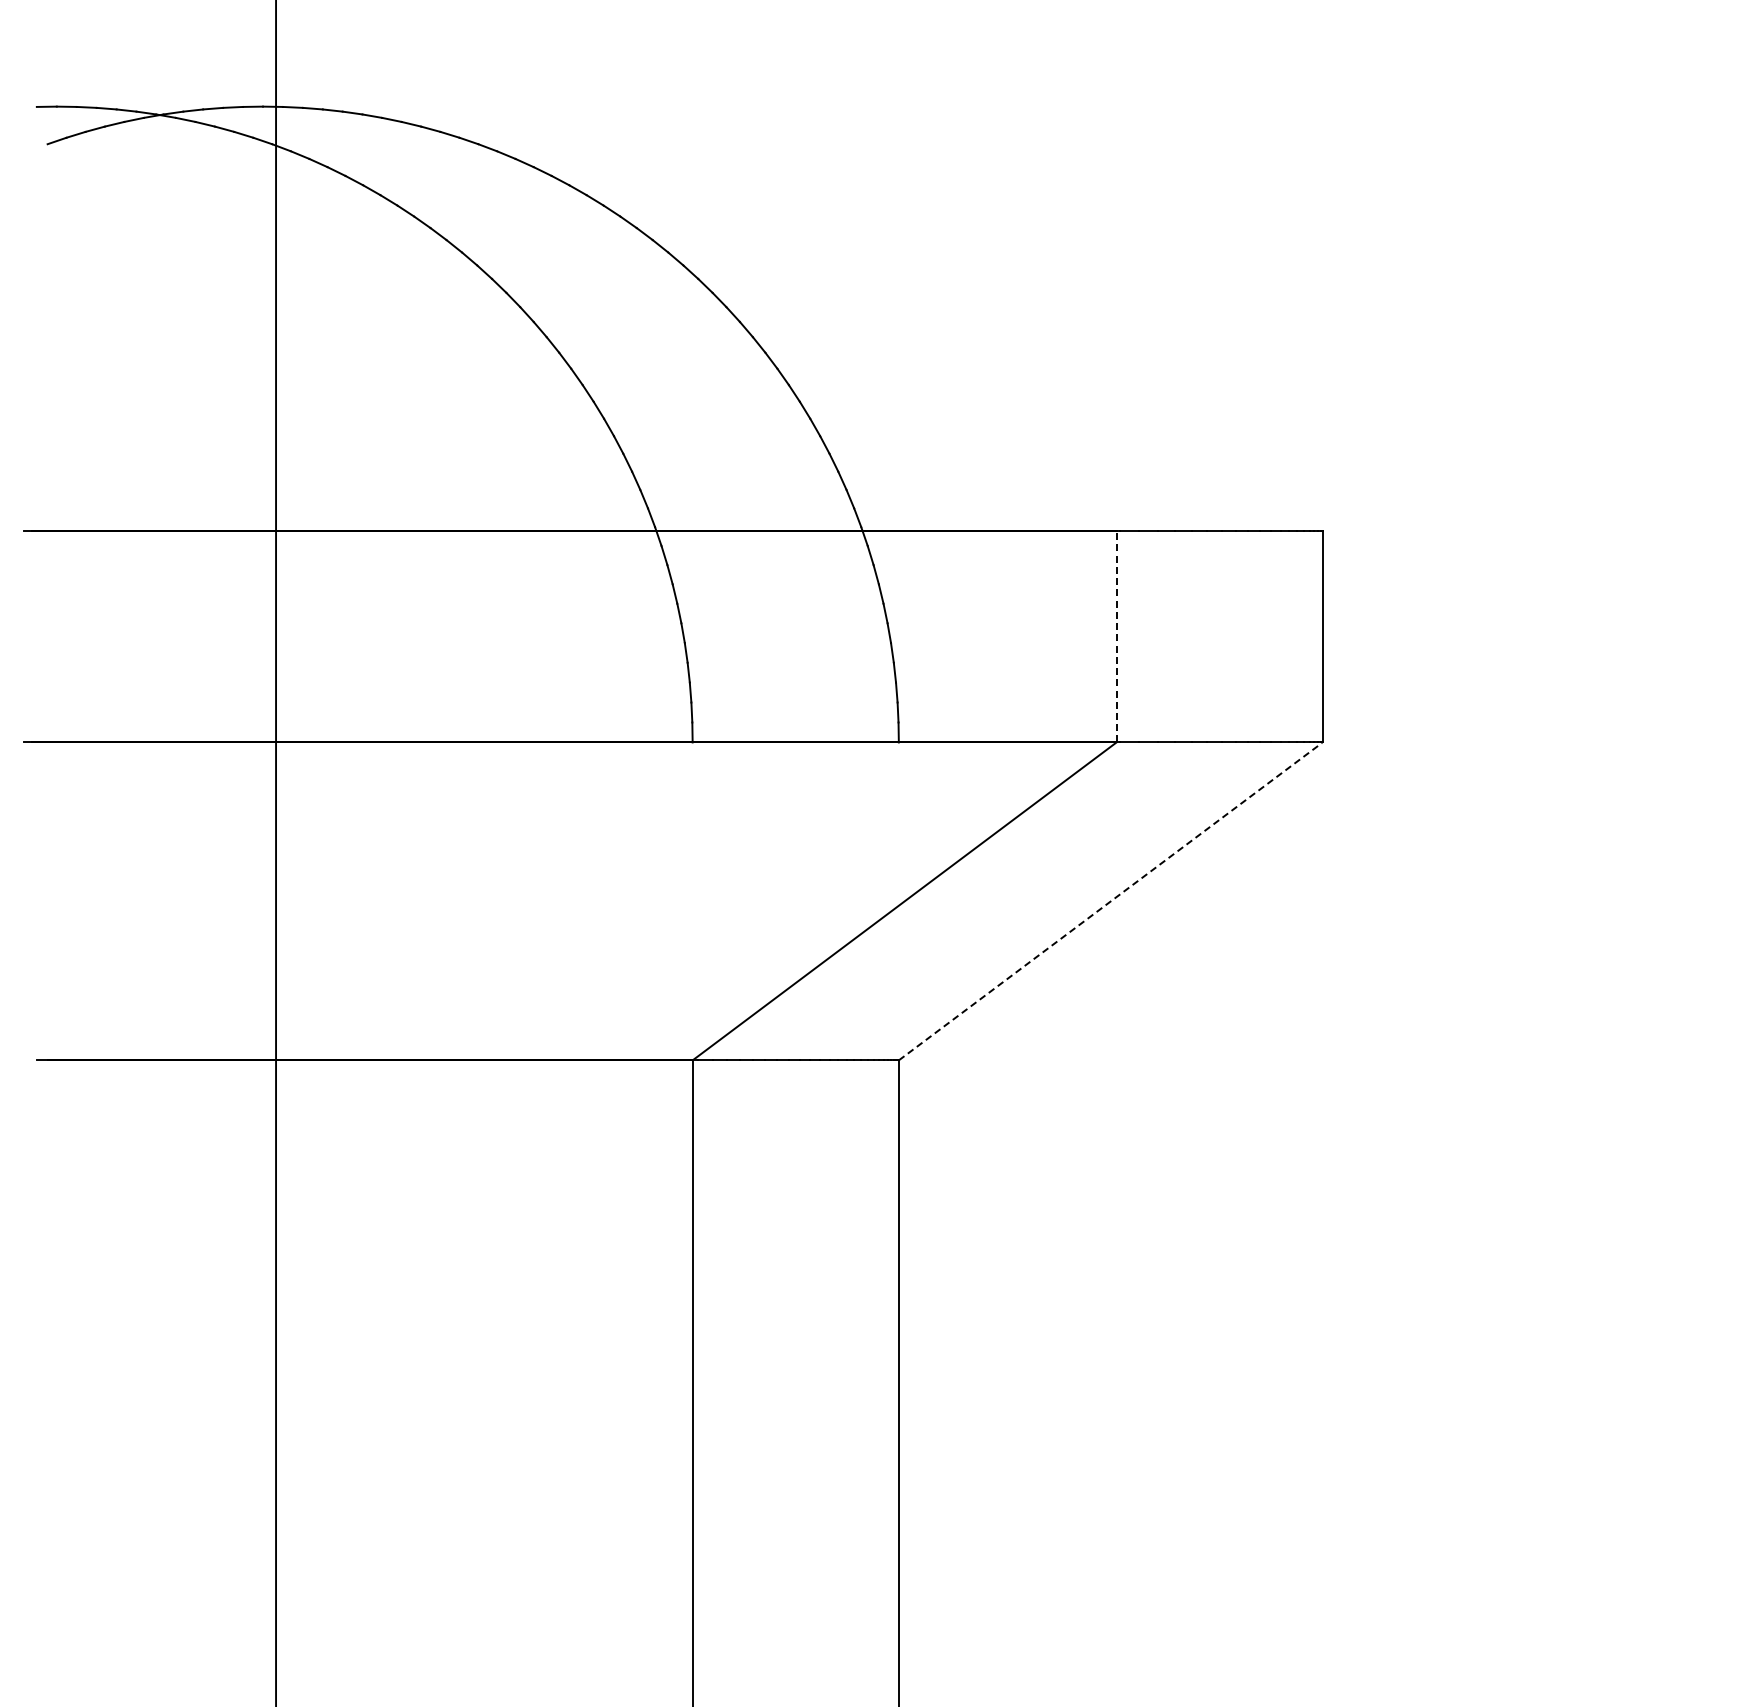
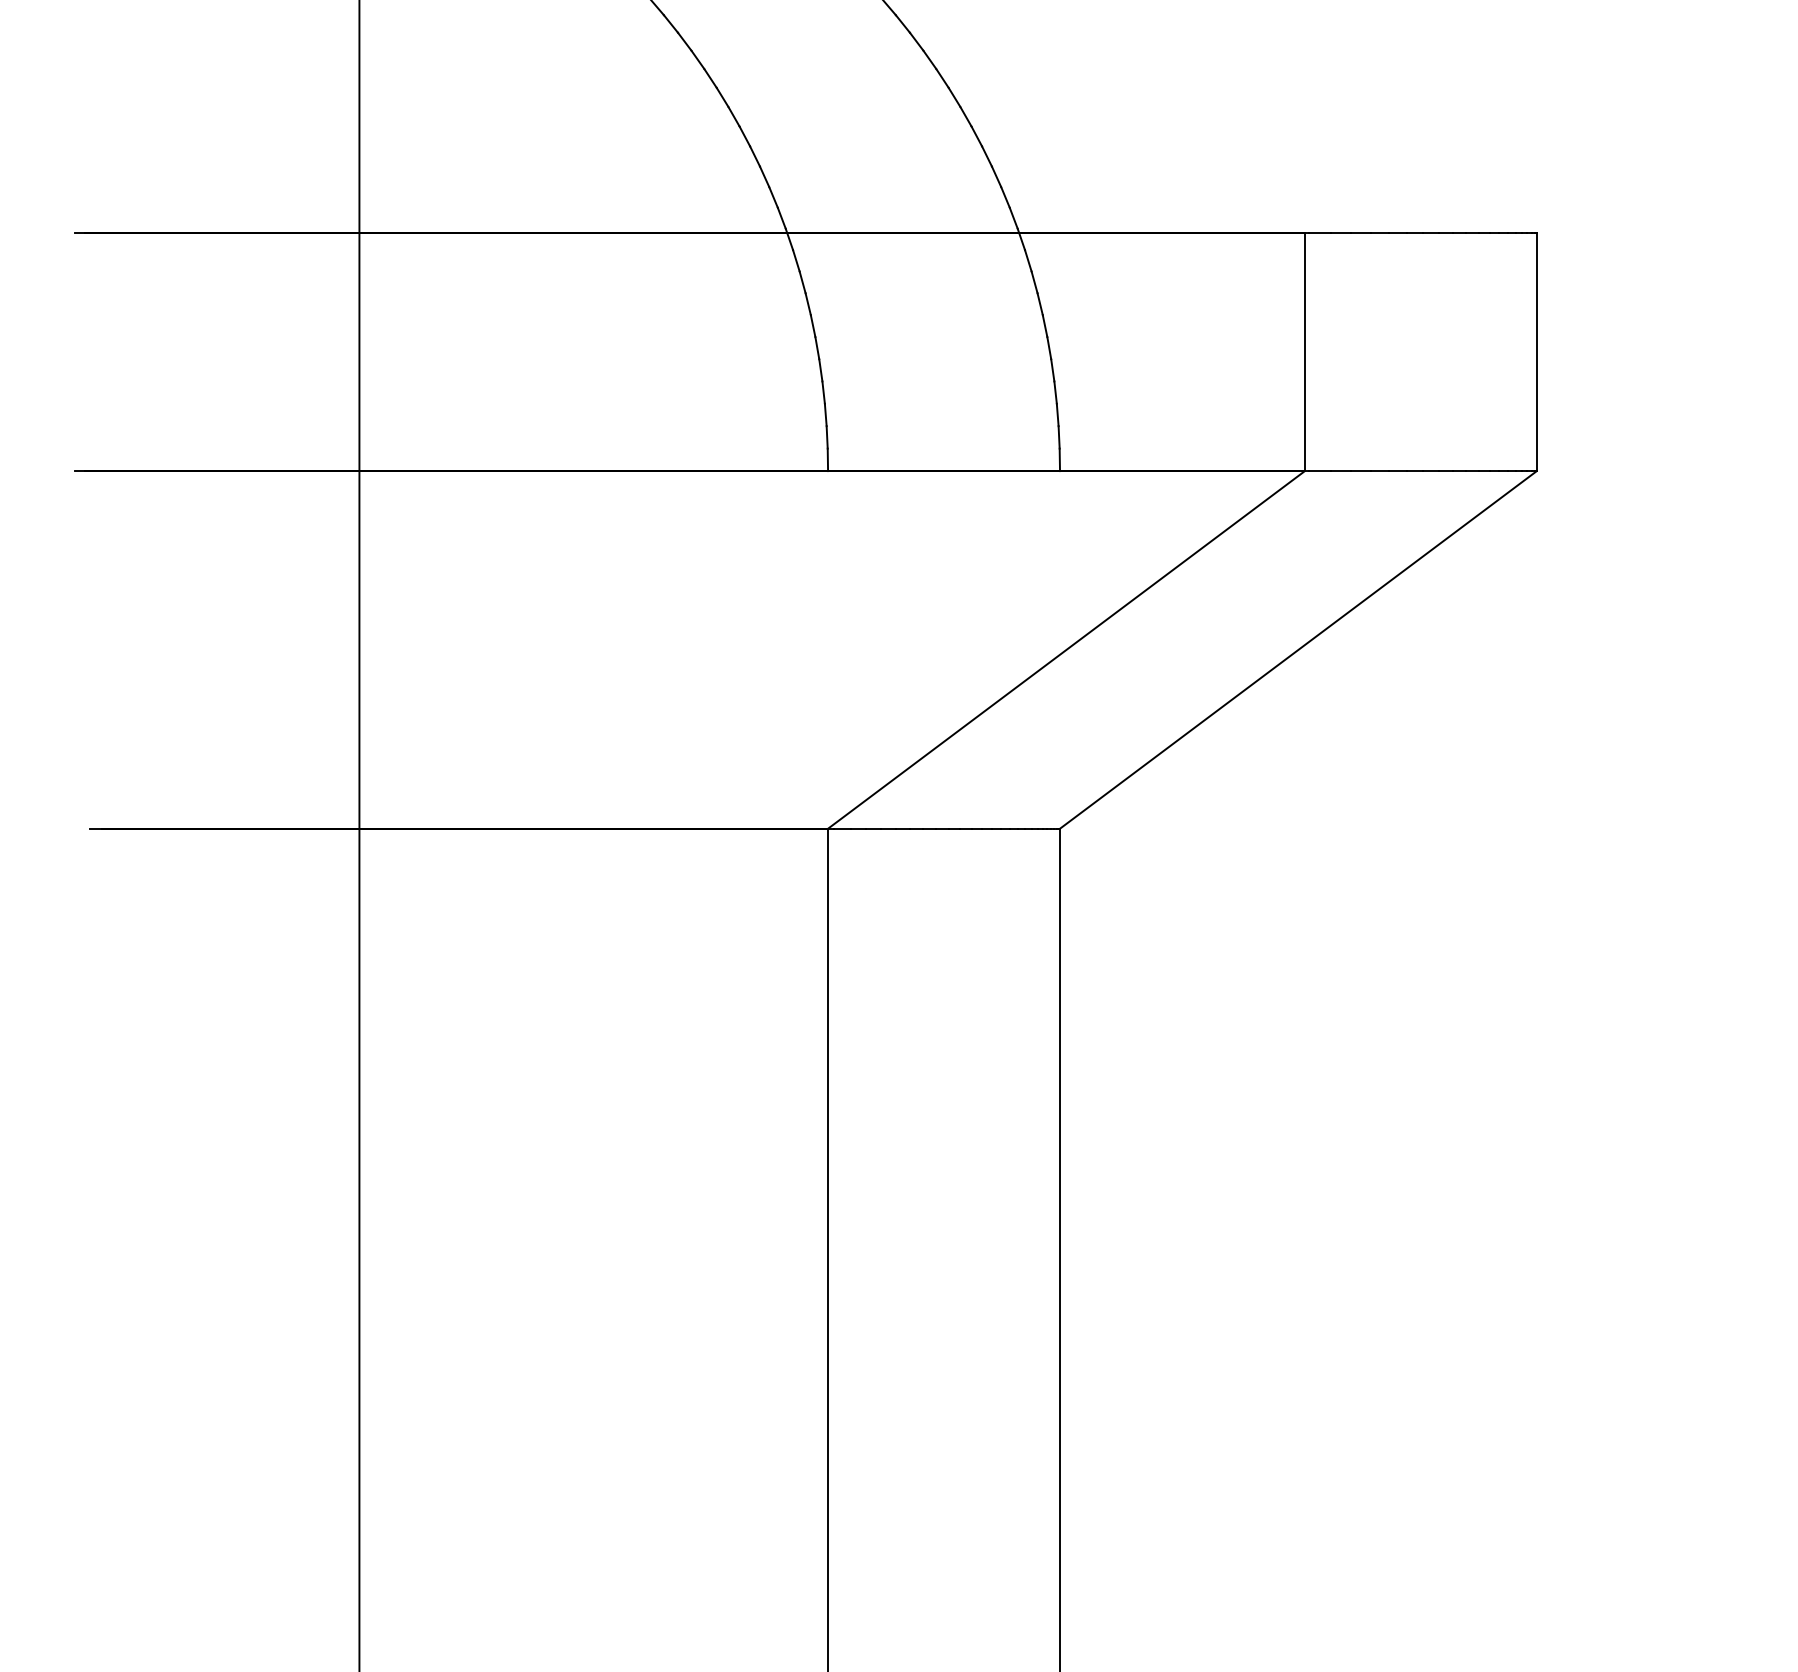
line: (1116, 636) -> (1304, 351), dashed -> solid
line: (1110, 901) -> (1298, 649), dashed -> solid

